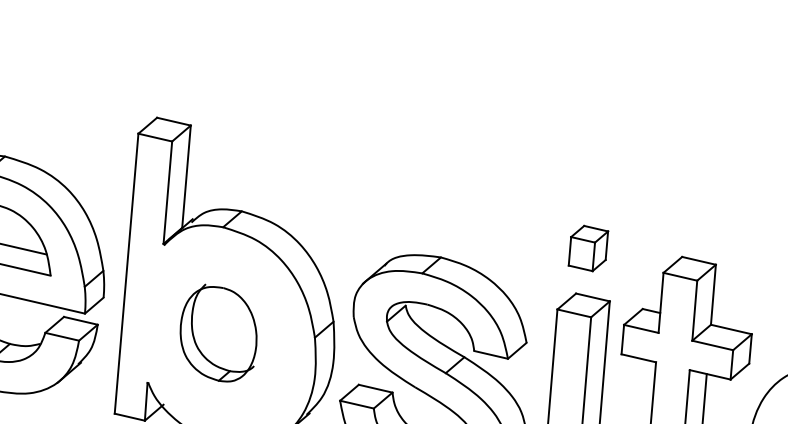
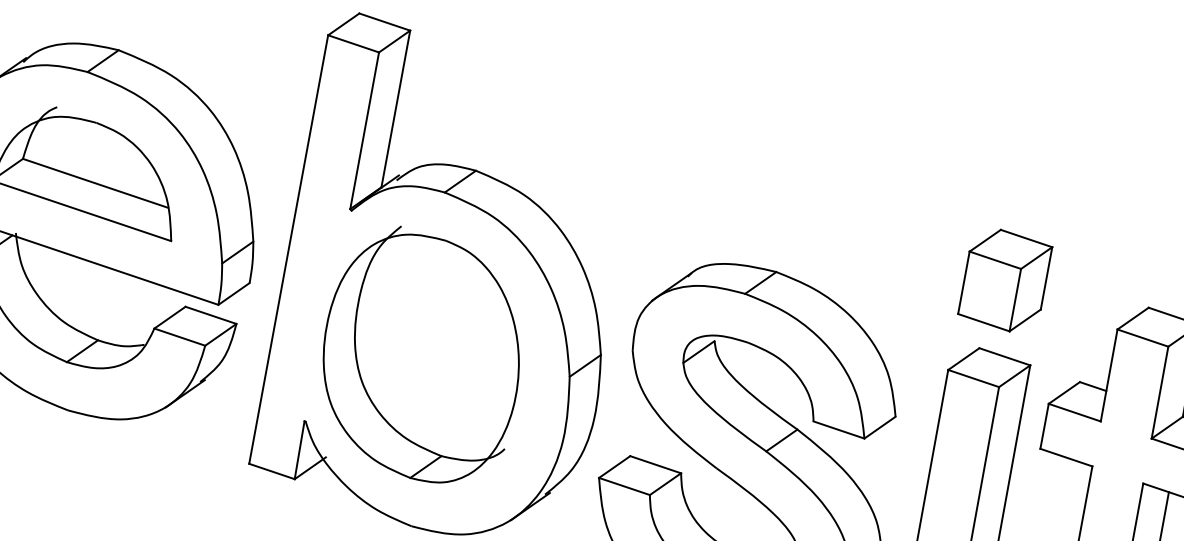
part: (588, 248) -> (1005, 280), size x1.43
part: (218, 332) -> (421, 354), size x1.67

